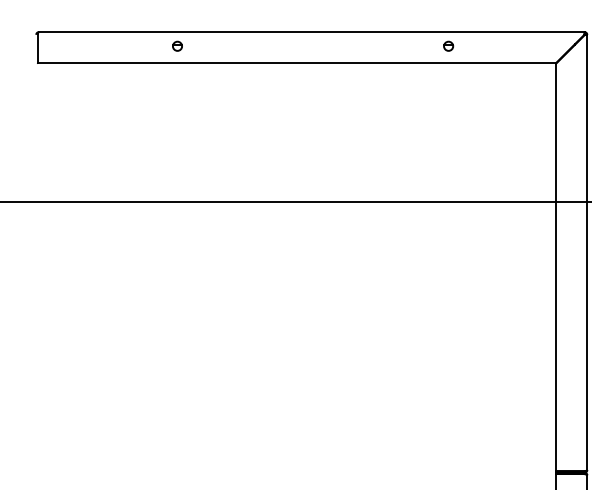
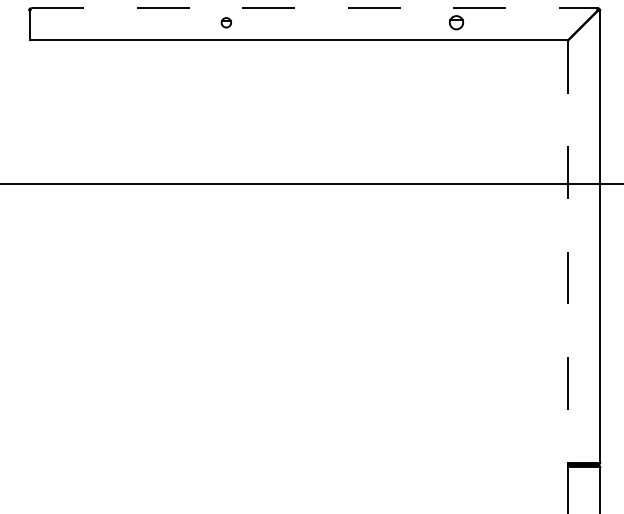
line: (312, 32) -> (315, 8), solid -> dashed
part: (176, 46) -> (225, 22), moved
part: (448, 46) -> (456, 22), size x1.4
line: (556, 267) -> (568, 252), solid -> dashed

